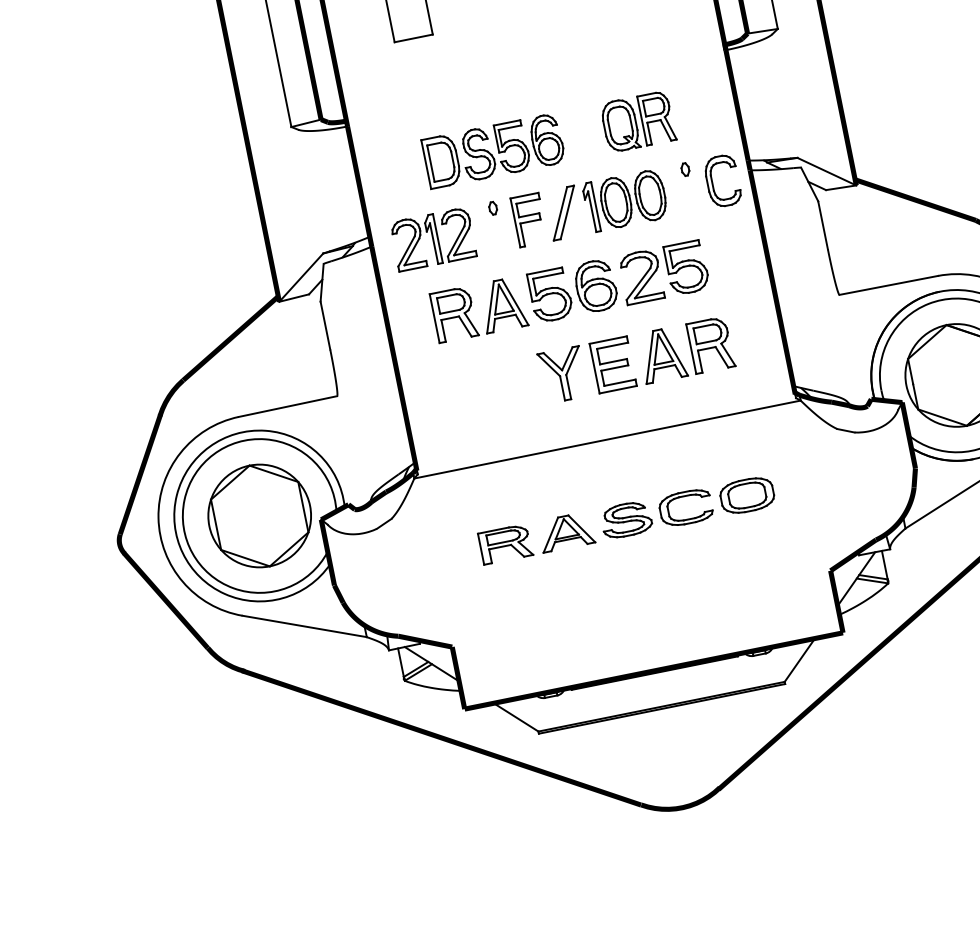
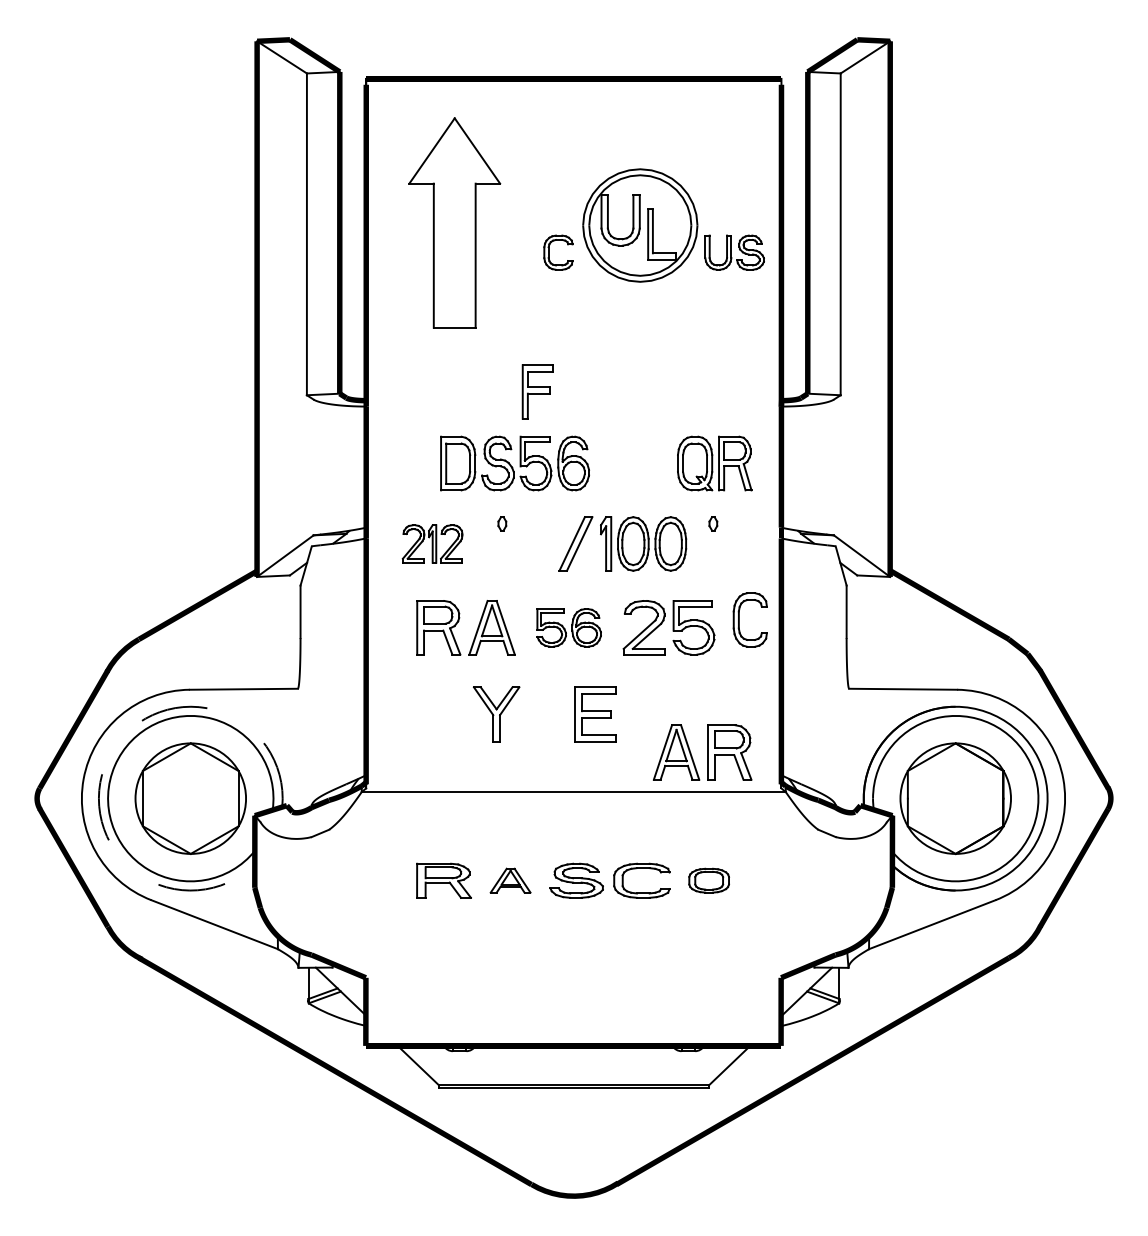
part: (638, 121) -> (714, 463), moved
part: (712, 182) -> (739, 619), moved
part: (528, 219) -> (537, 391), moved
part: (433, 239) -> (432, 543), size x0.7
part: (572, 290) -> (568, 627), size x0.7
part: (685, 350) -> (702, 752), moved
part: (562, 375) -> (496, 714), moved
arc: (176, 495) -> (107, 759), solid -> dashed
part: (746, 495) -> (708, 880), size x0.7
part: (566, 531) -> (510, 880), size x0.7

